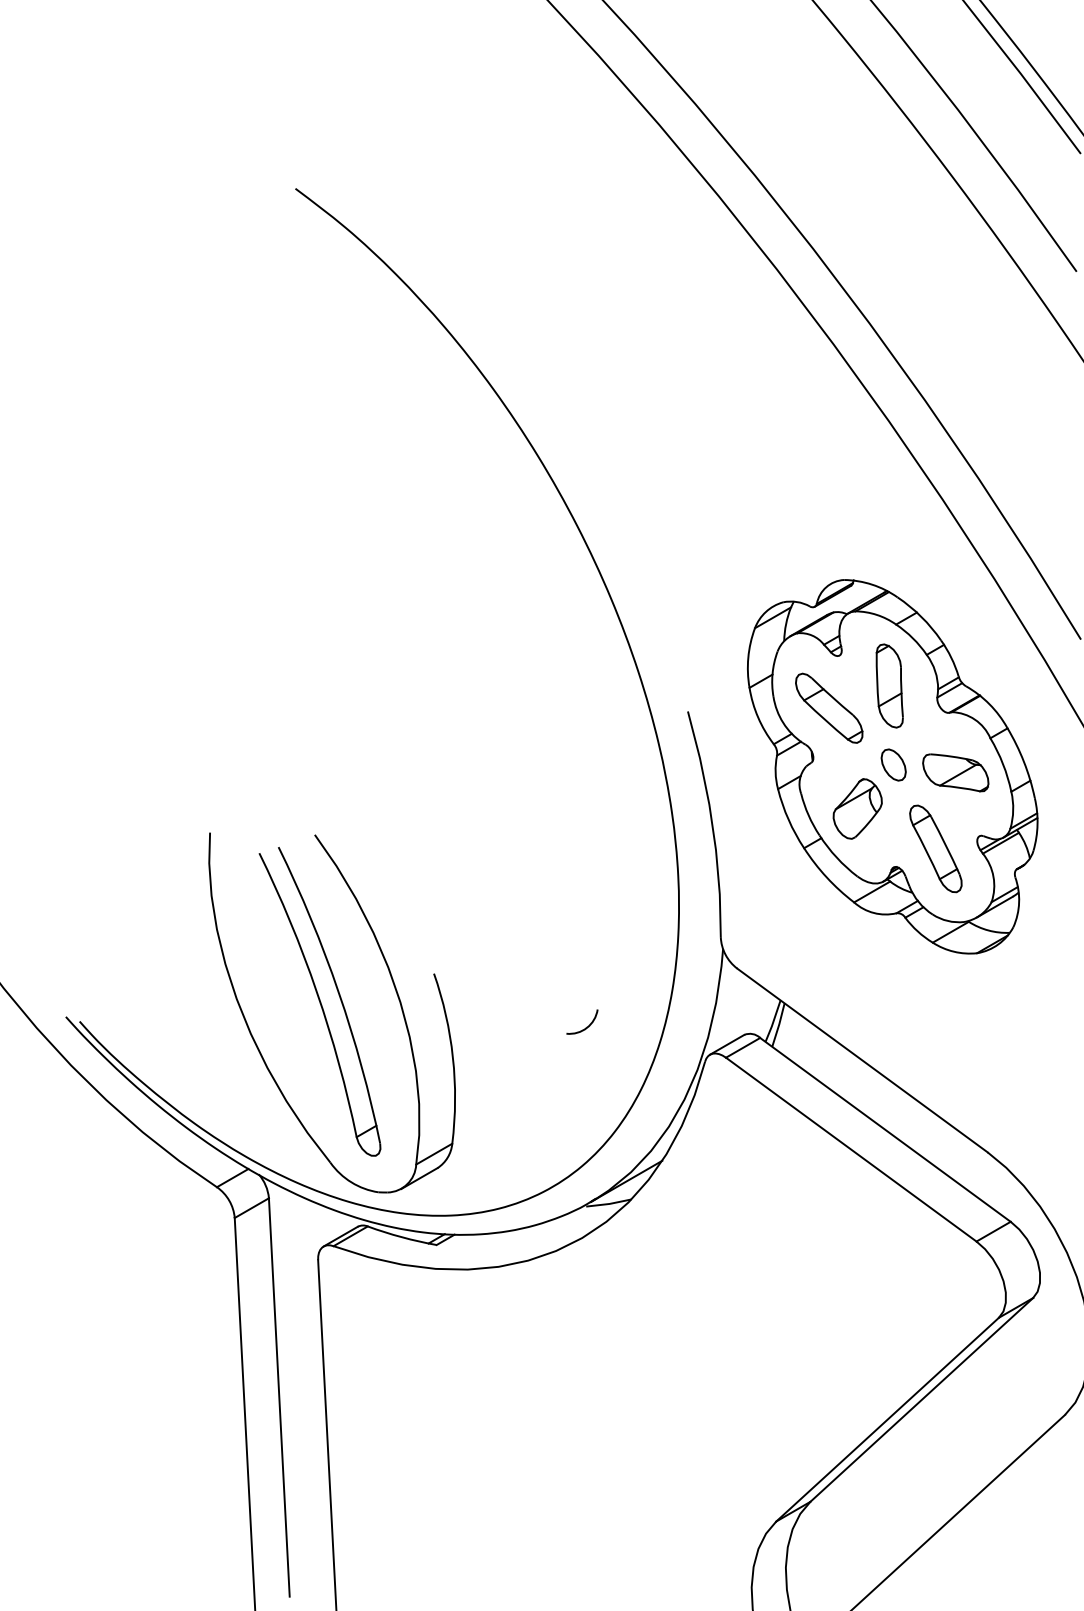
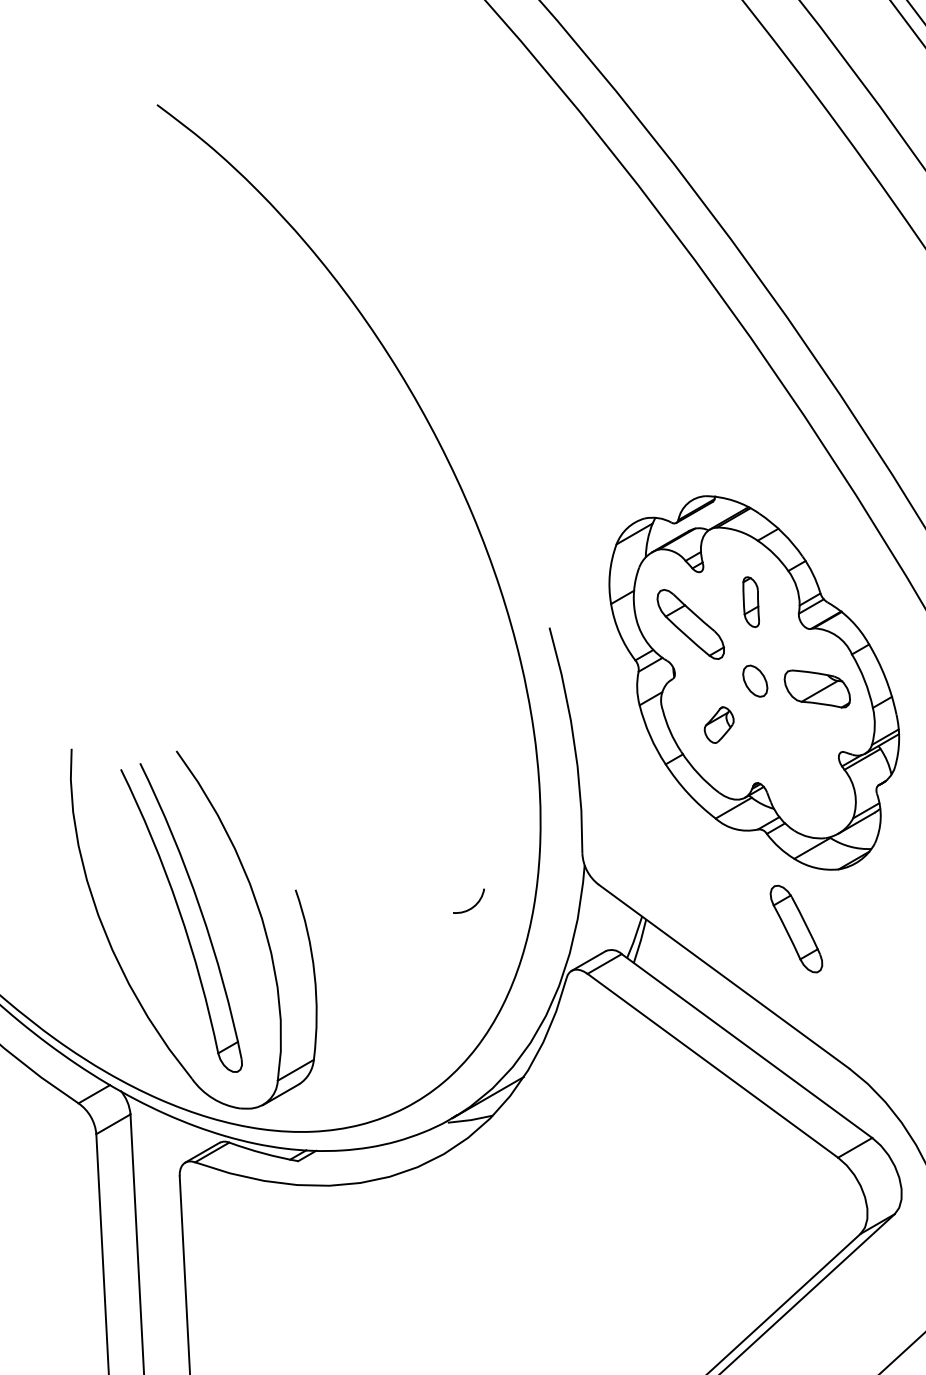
part: (889, 685) -> (751, 601), size x0.6
part: (857, 808) -> (719, 724), size x0.6
part: (935, 848) -> (796, 928), moved
arc: (586, 1026) -> (473, 905), moved

